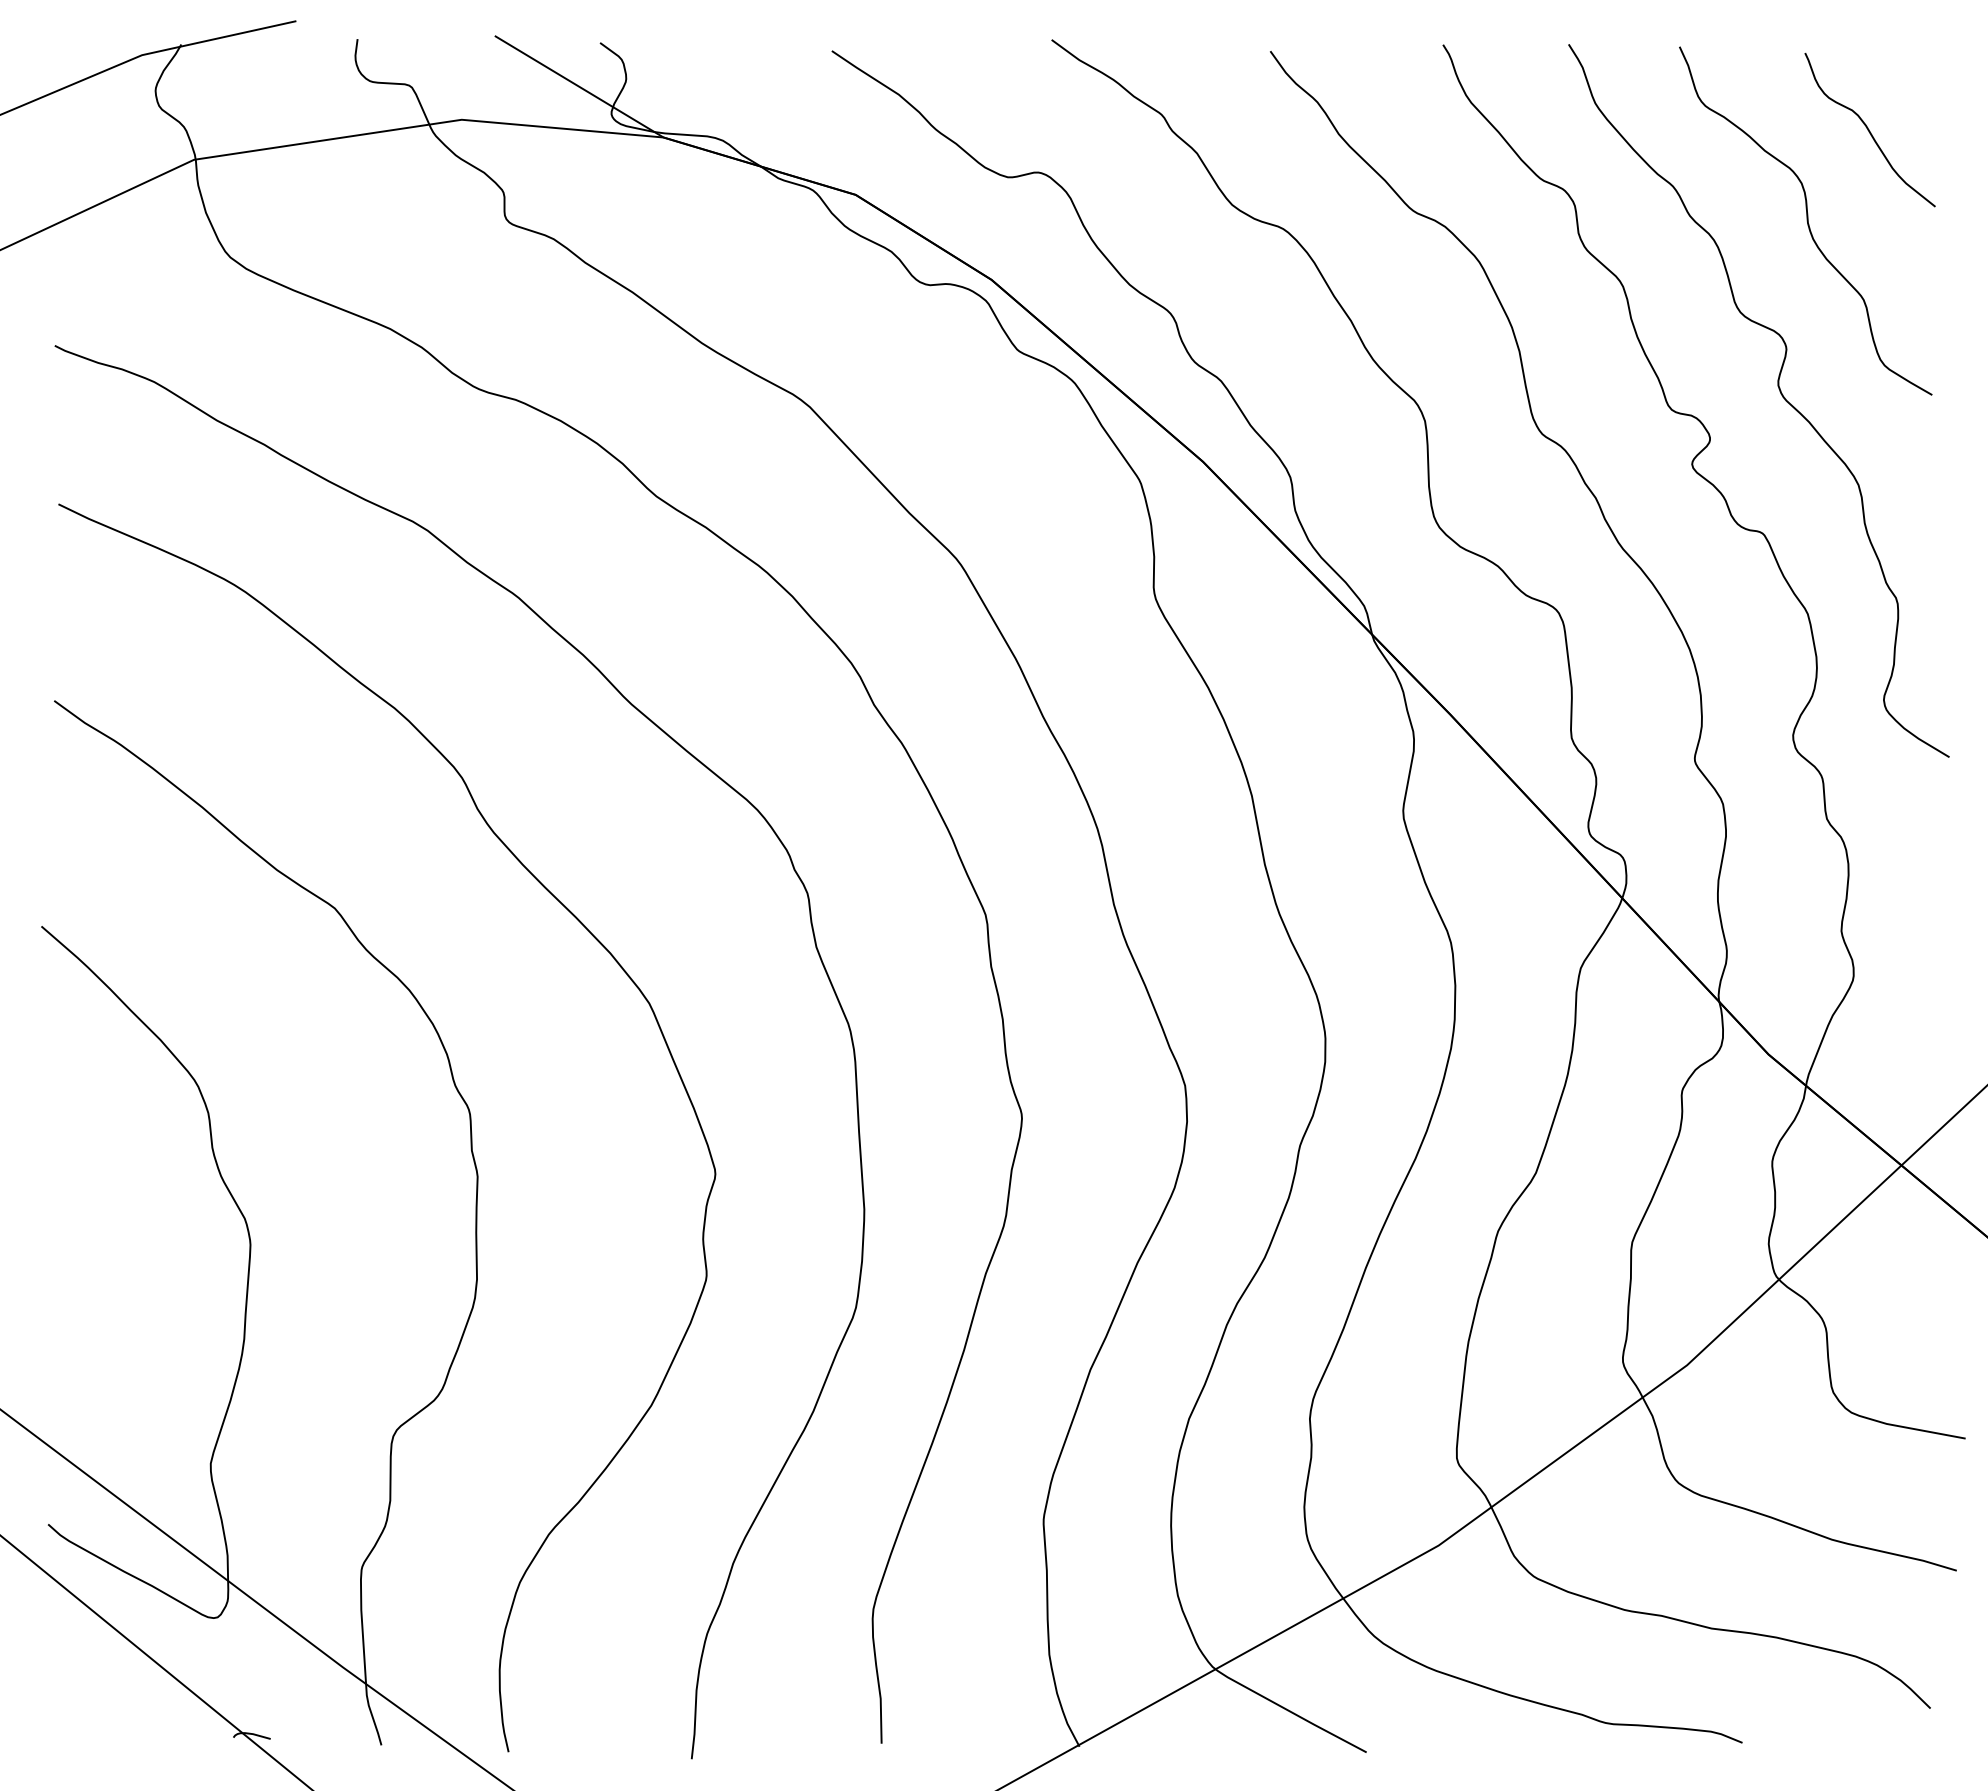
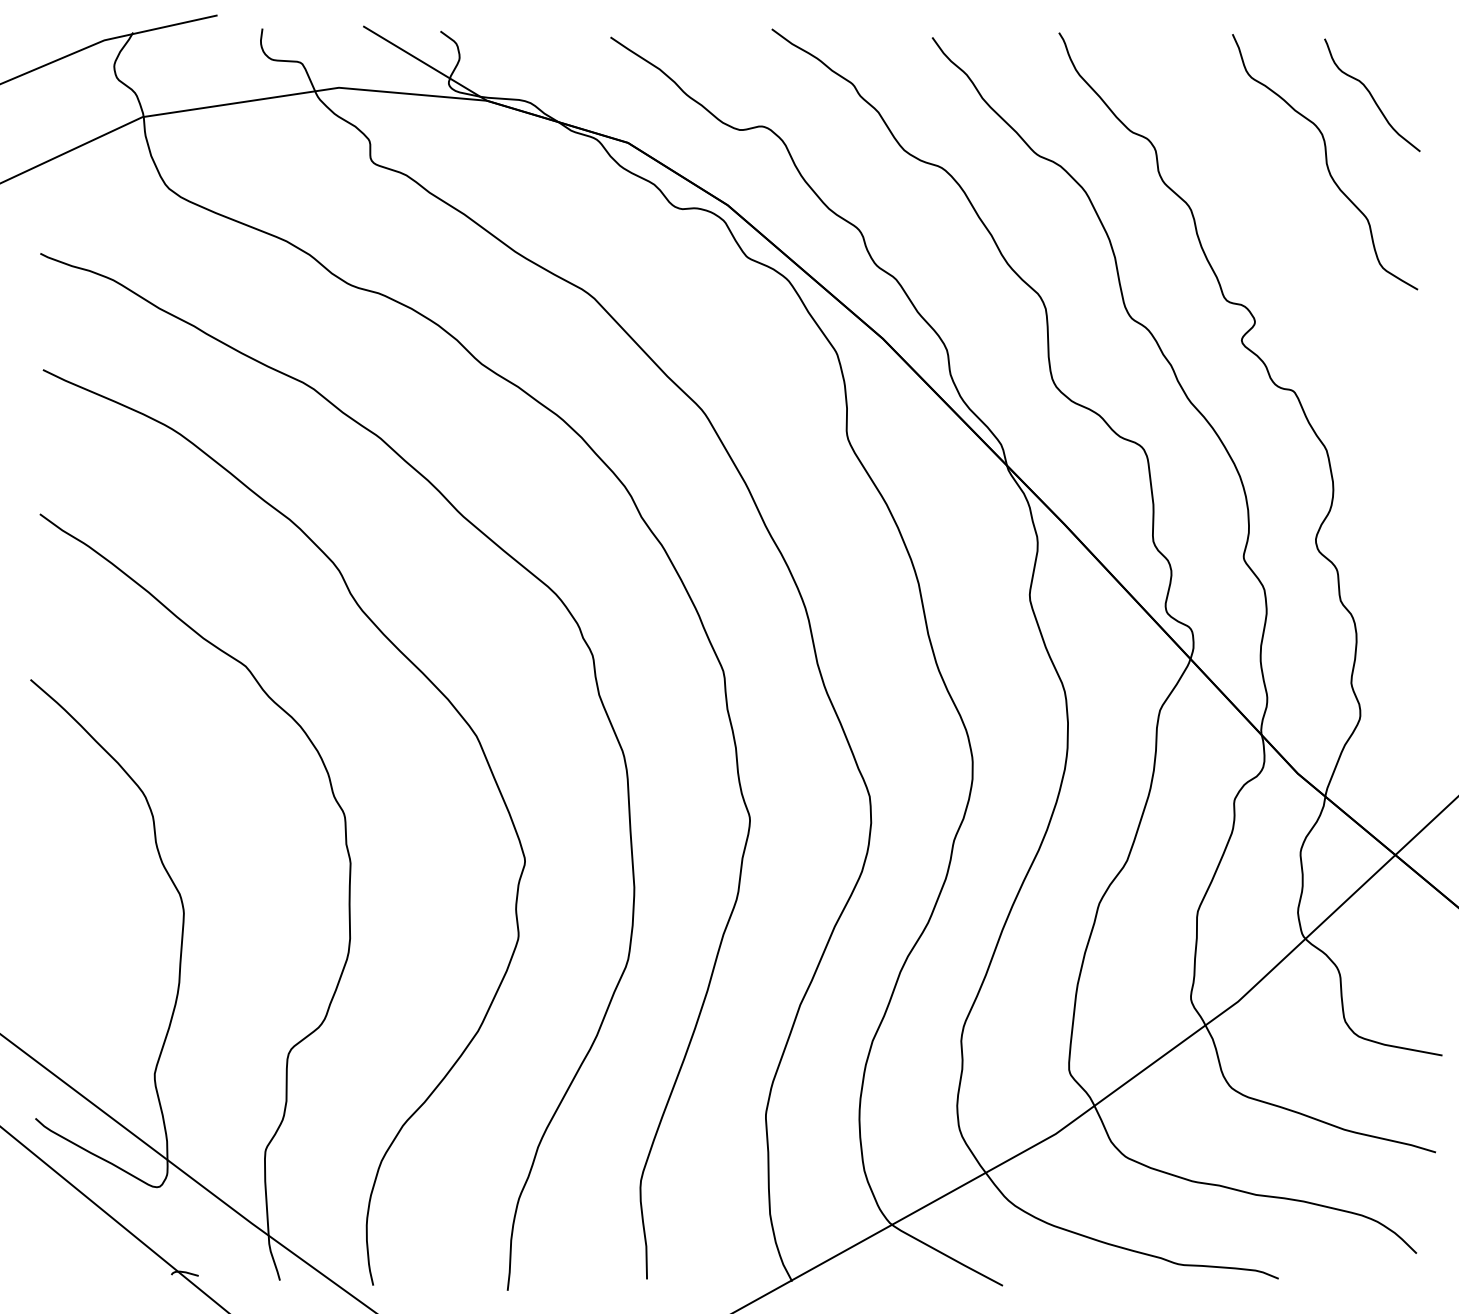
curve: (1780, 394) -> (1306, 289), removed

